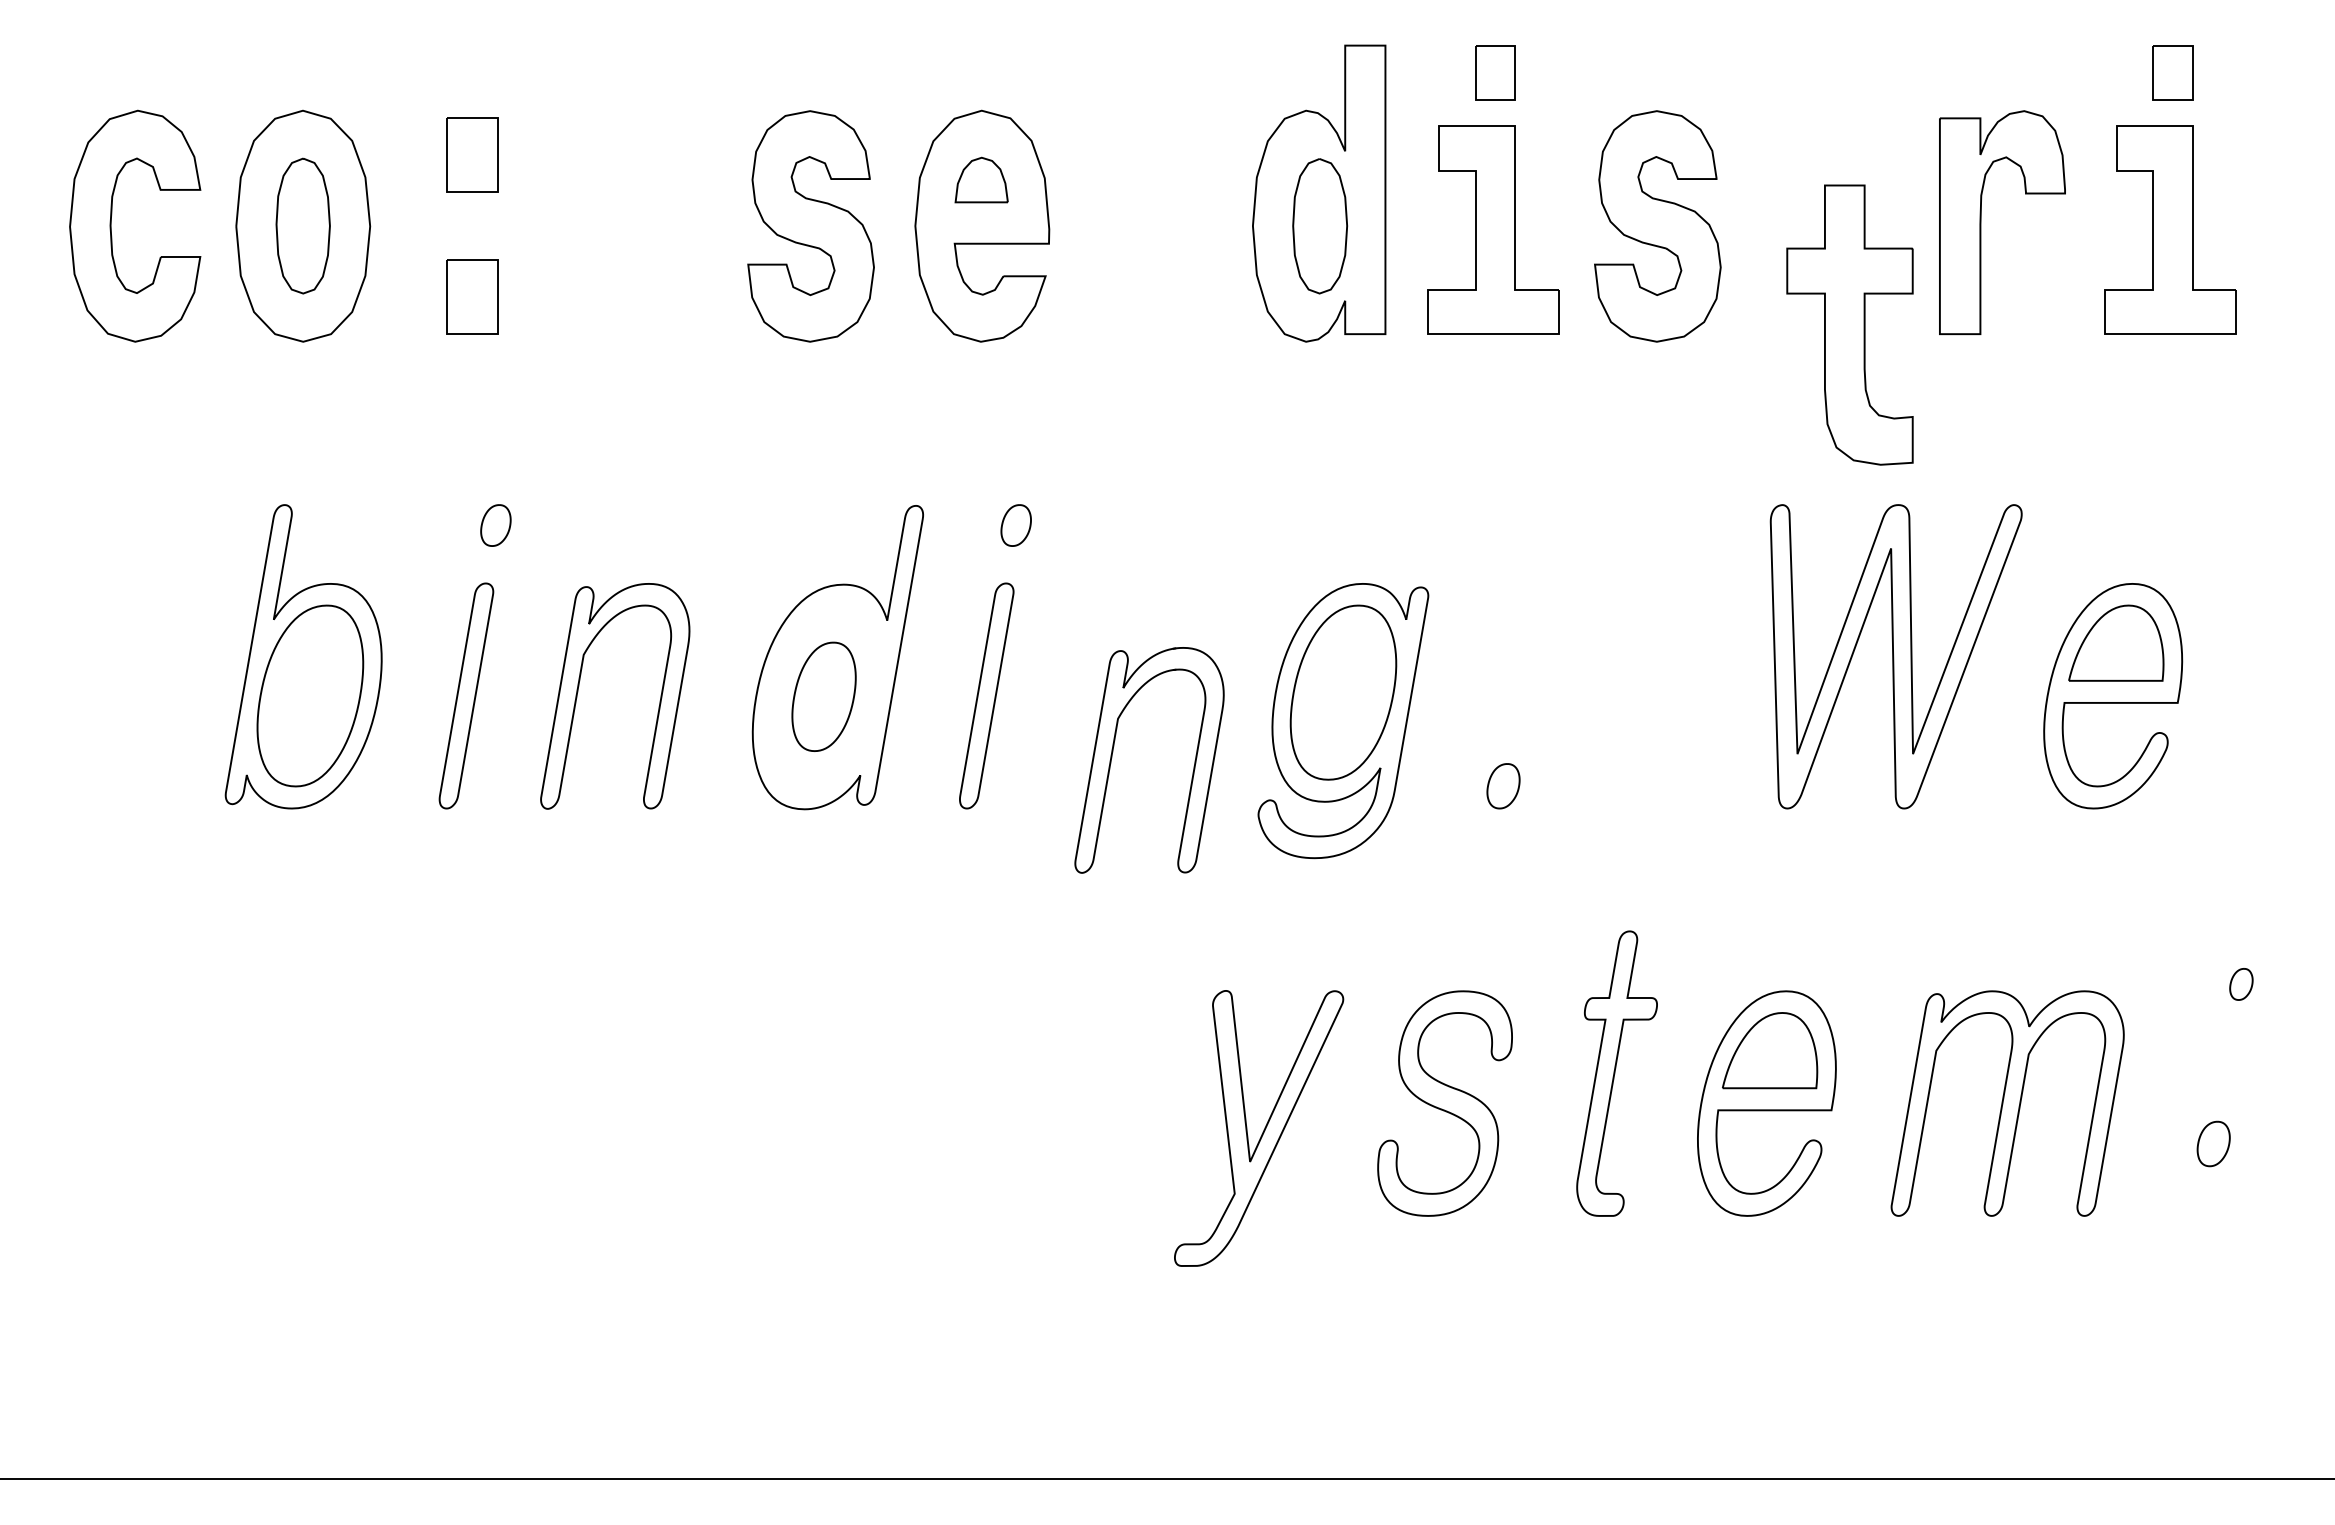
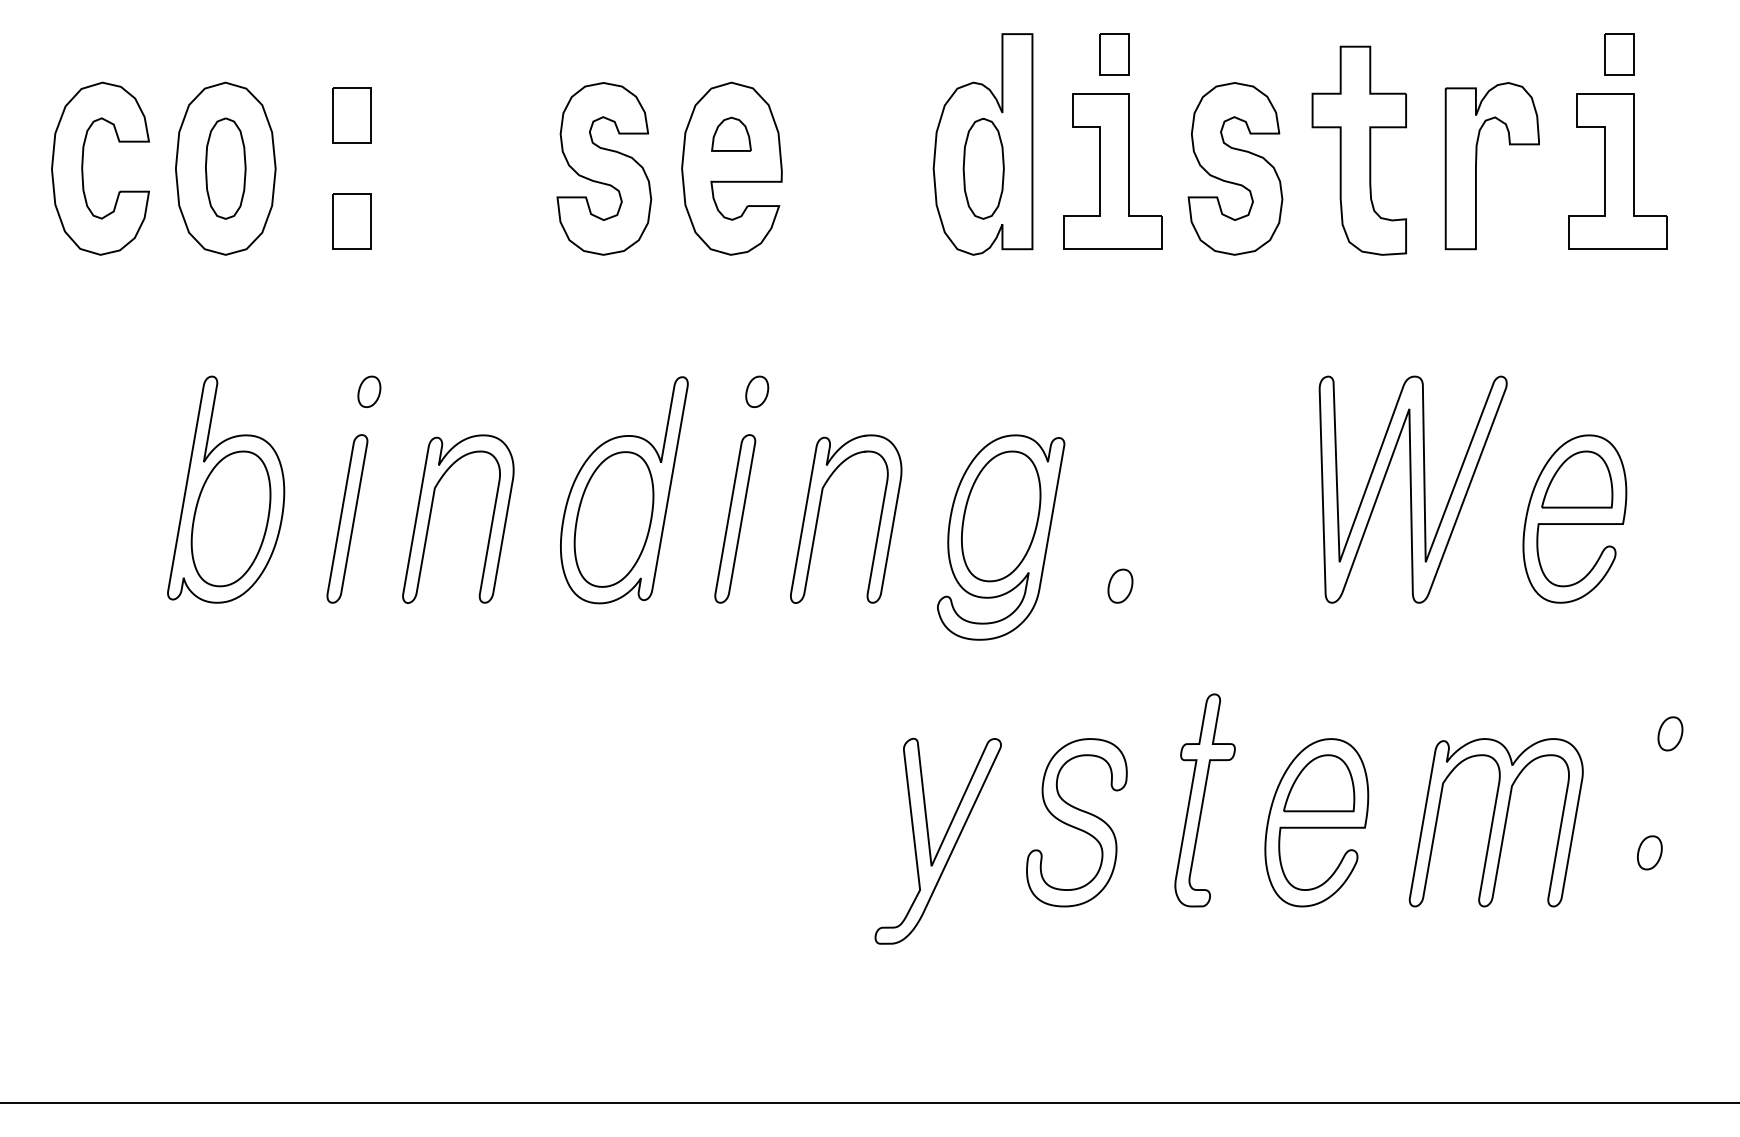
part: (1849, 324) -> (1358, 150), moved
part: (823, 696) -> (613, 519), size x1.67
part: (1113, 752) -> (819, 513), moved
part: (2241, 984) -> (1670, 733), size x1.43

